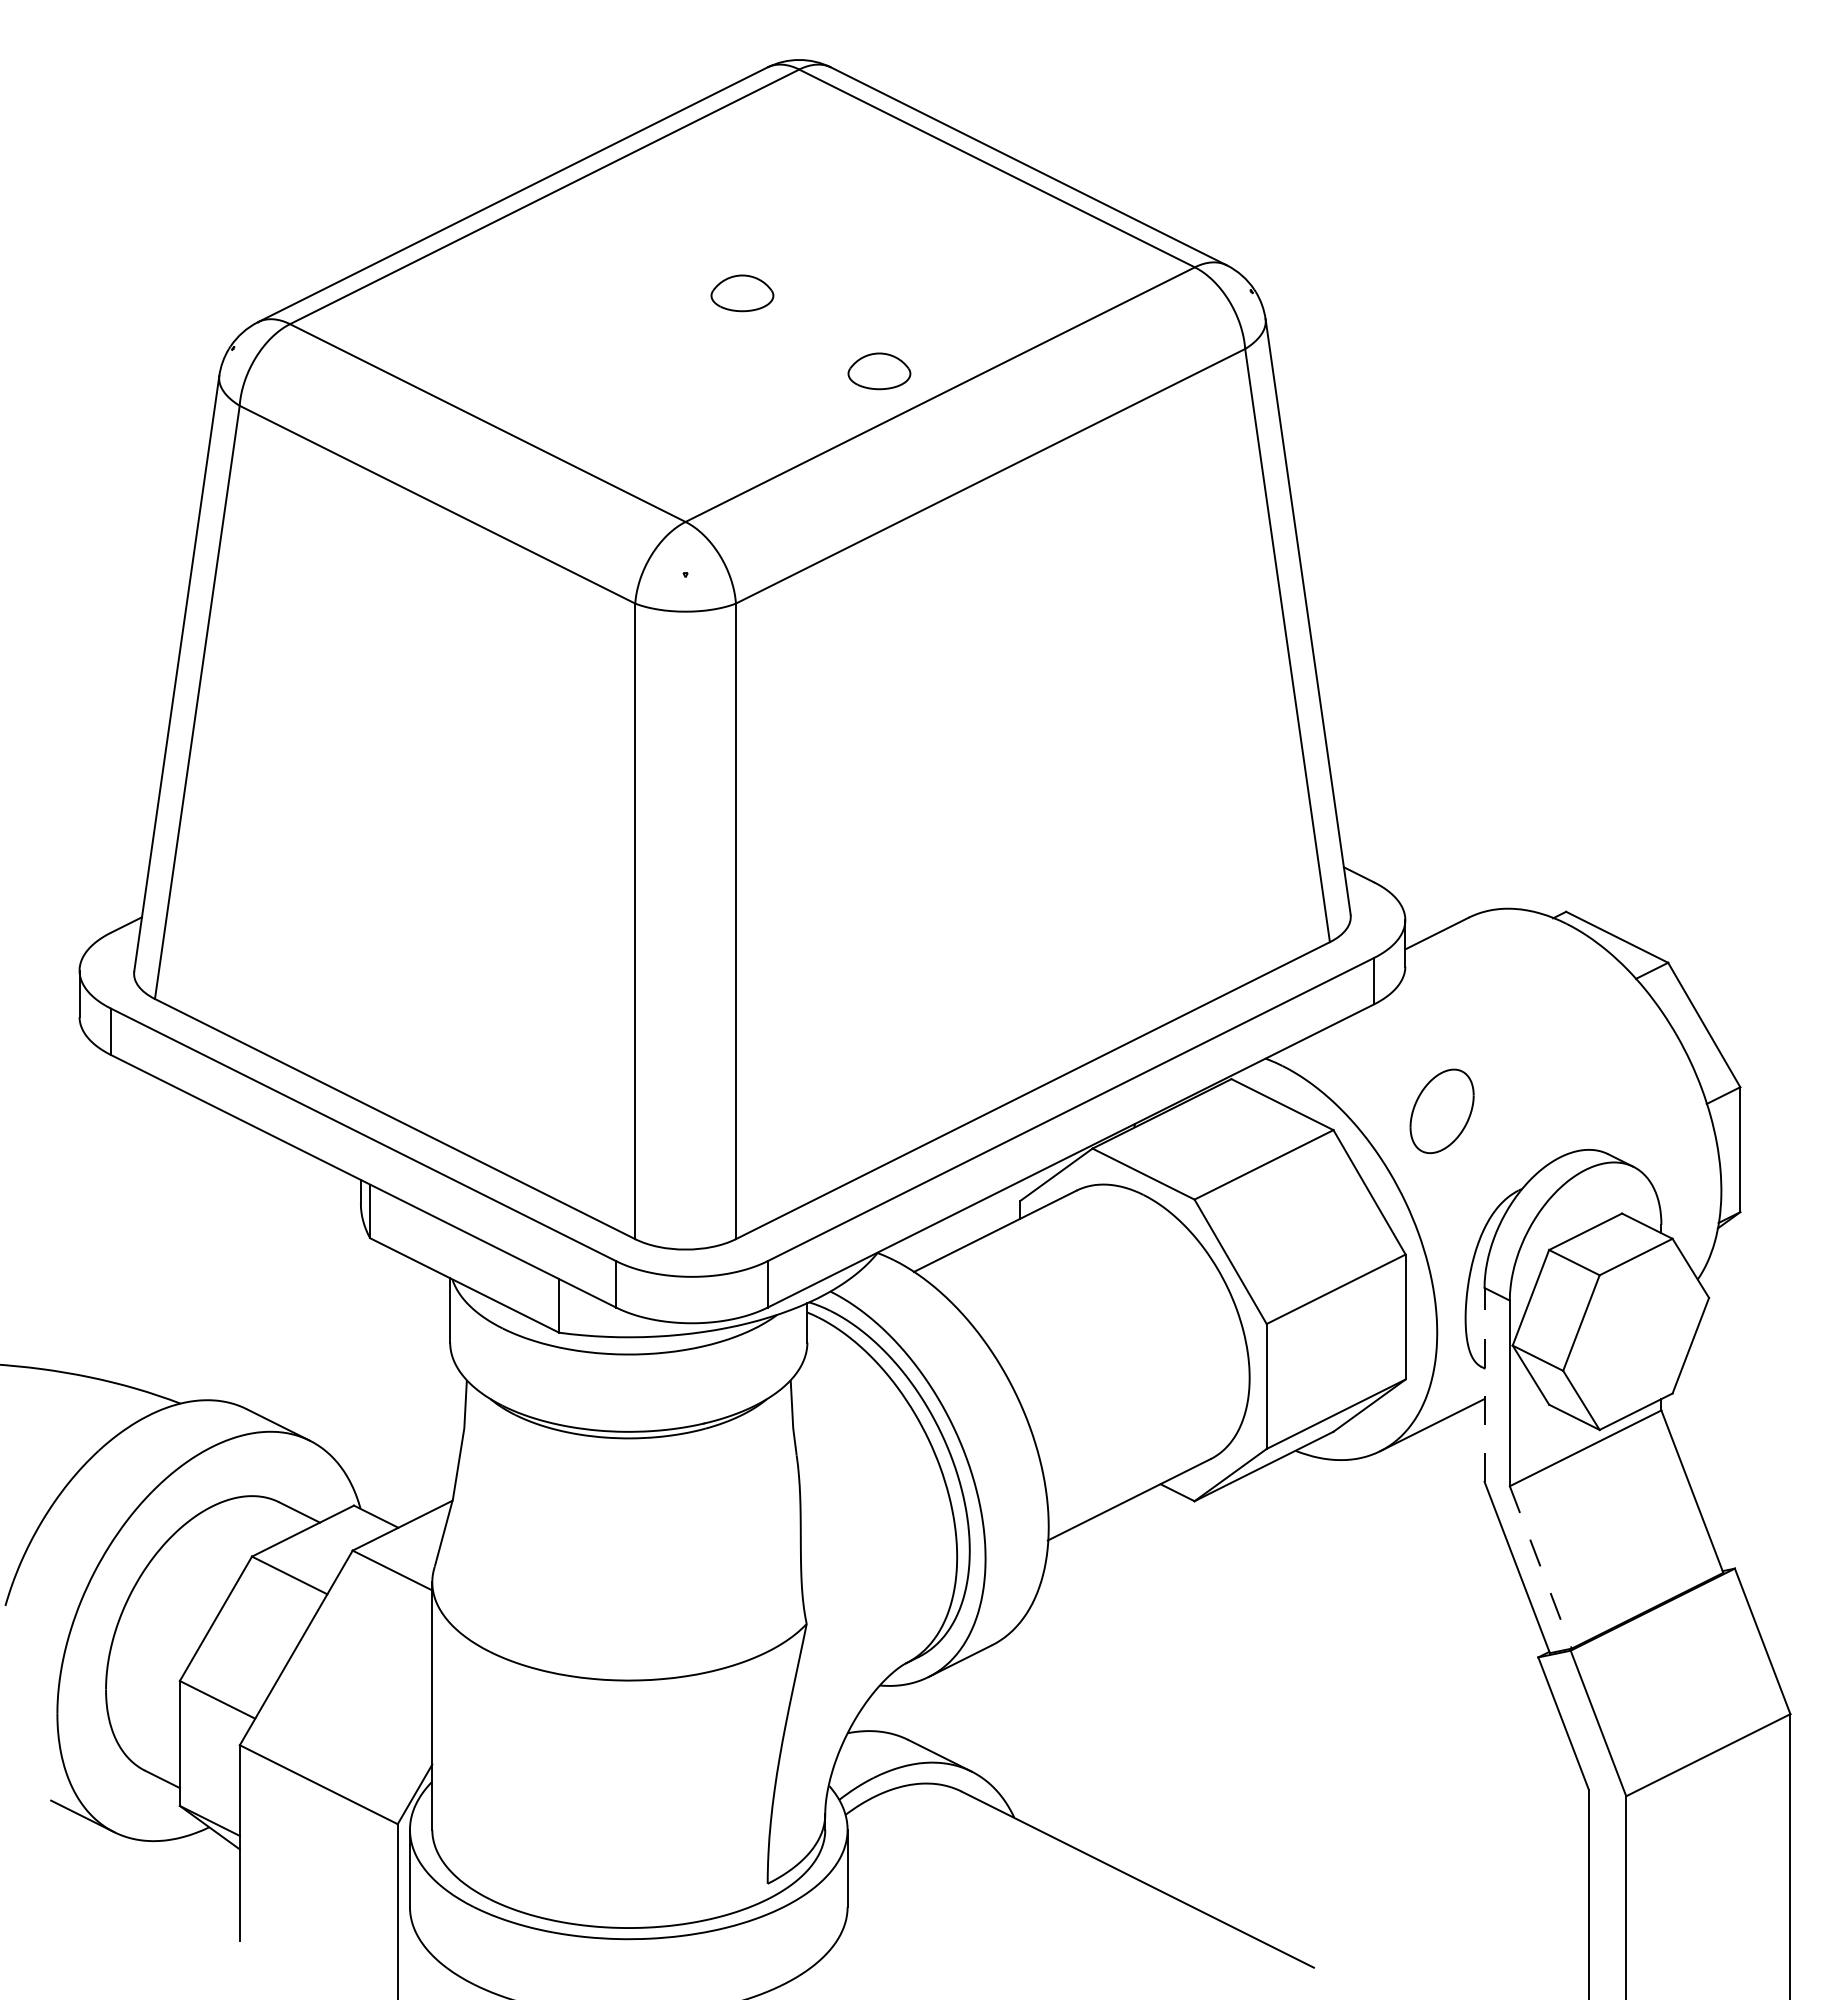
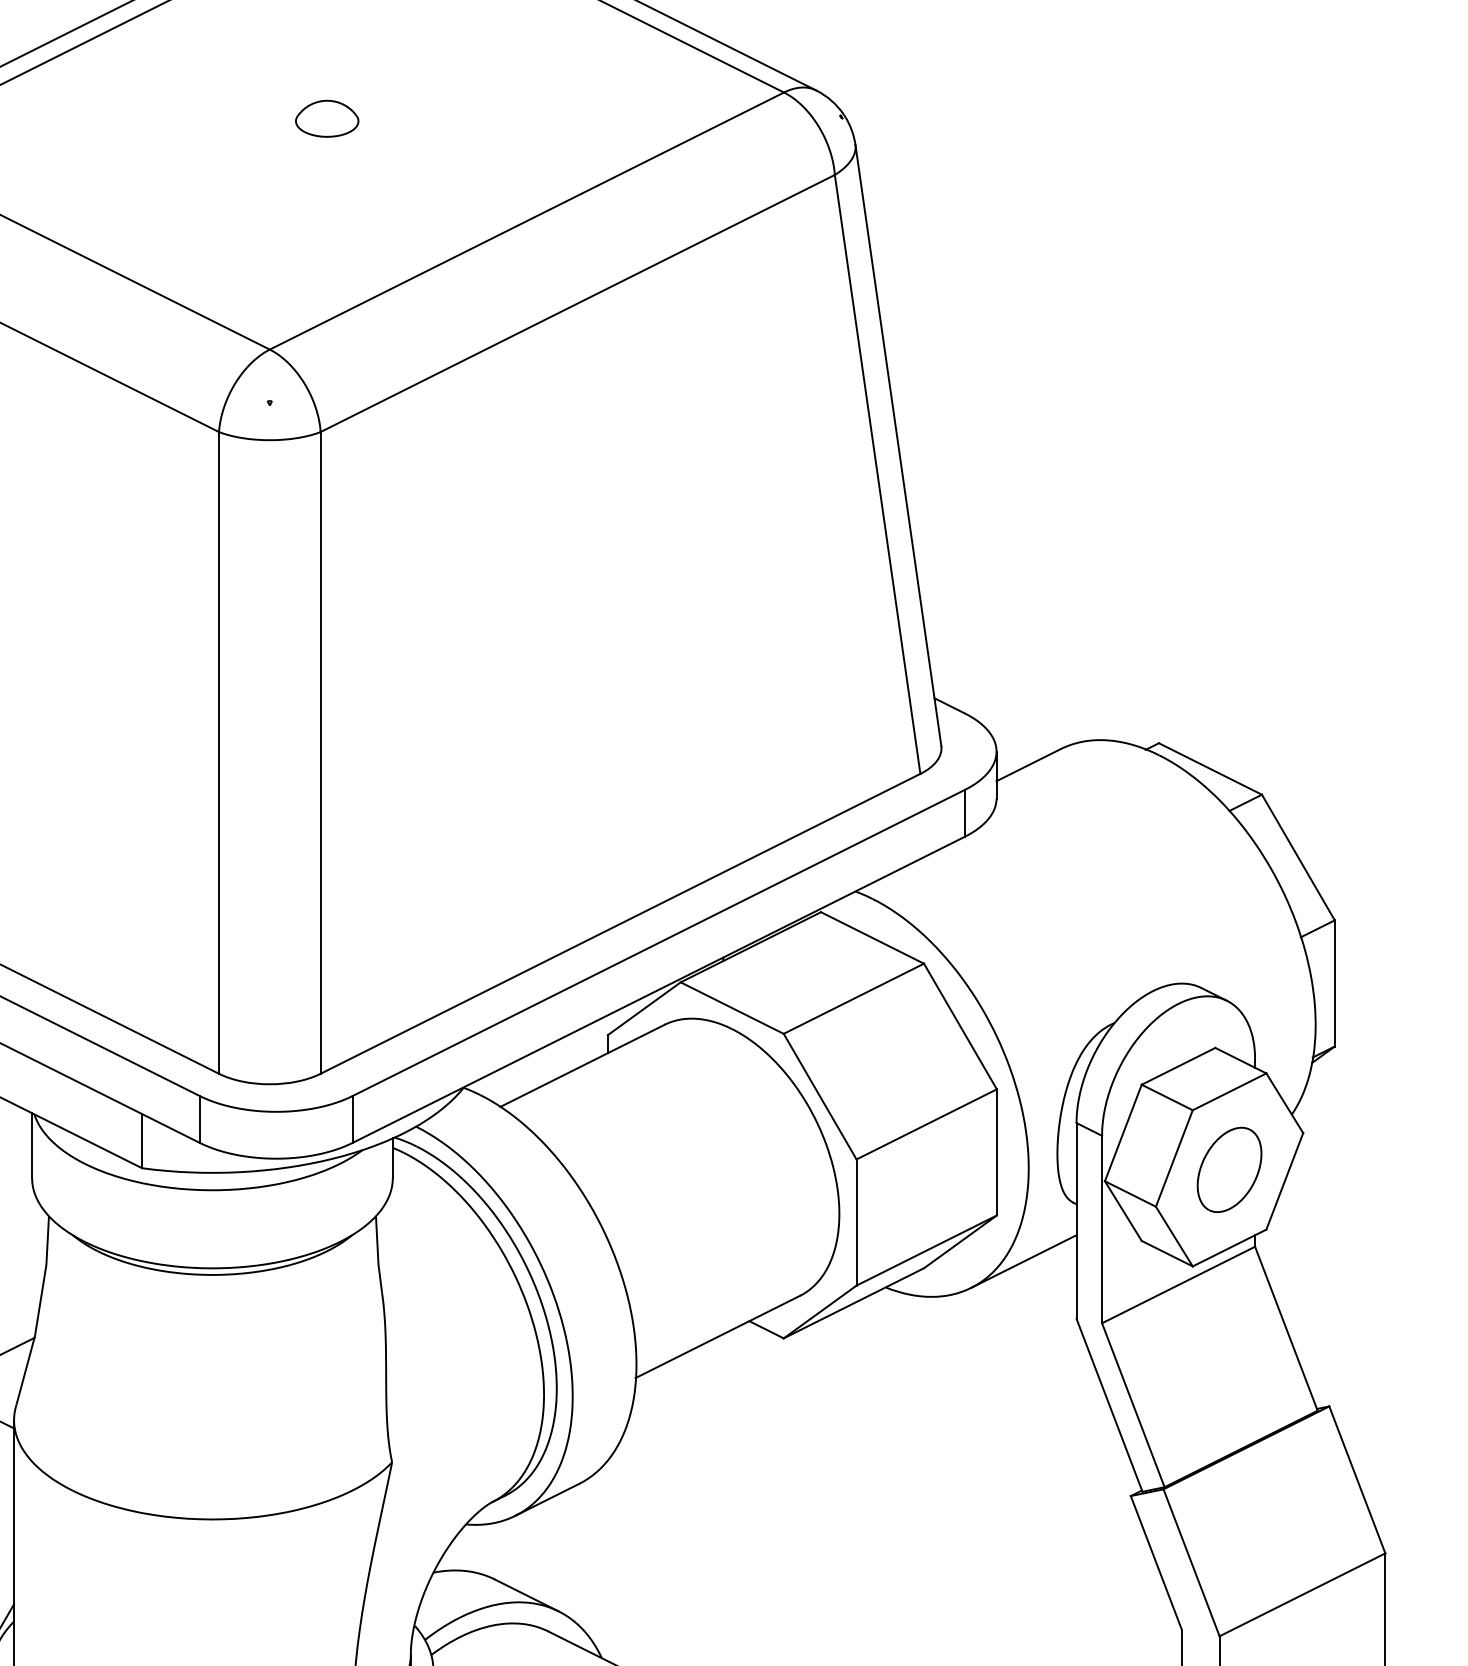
part: (879, 371) -> (465, 197), removed
part: (1441, 1110) -> (1228, 1169), moved
line: (1484, 1384) -> (1076, 1220), dashed -> solid
line: (1540, 1567) -> (1133, 1405), dashed -> solid

